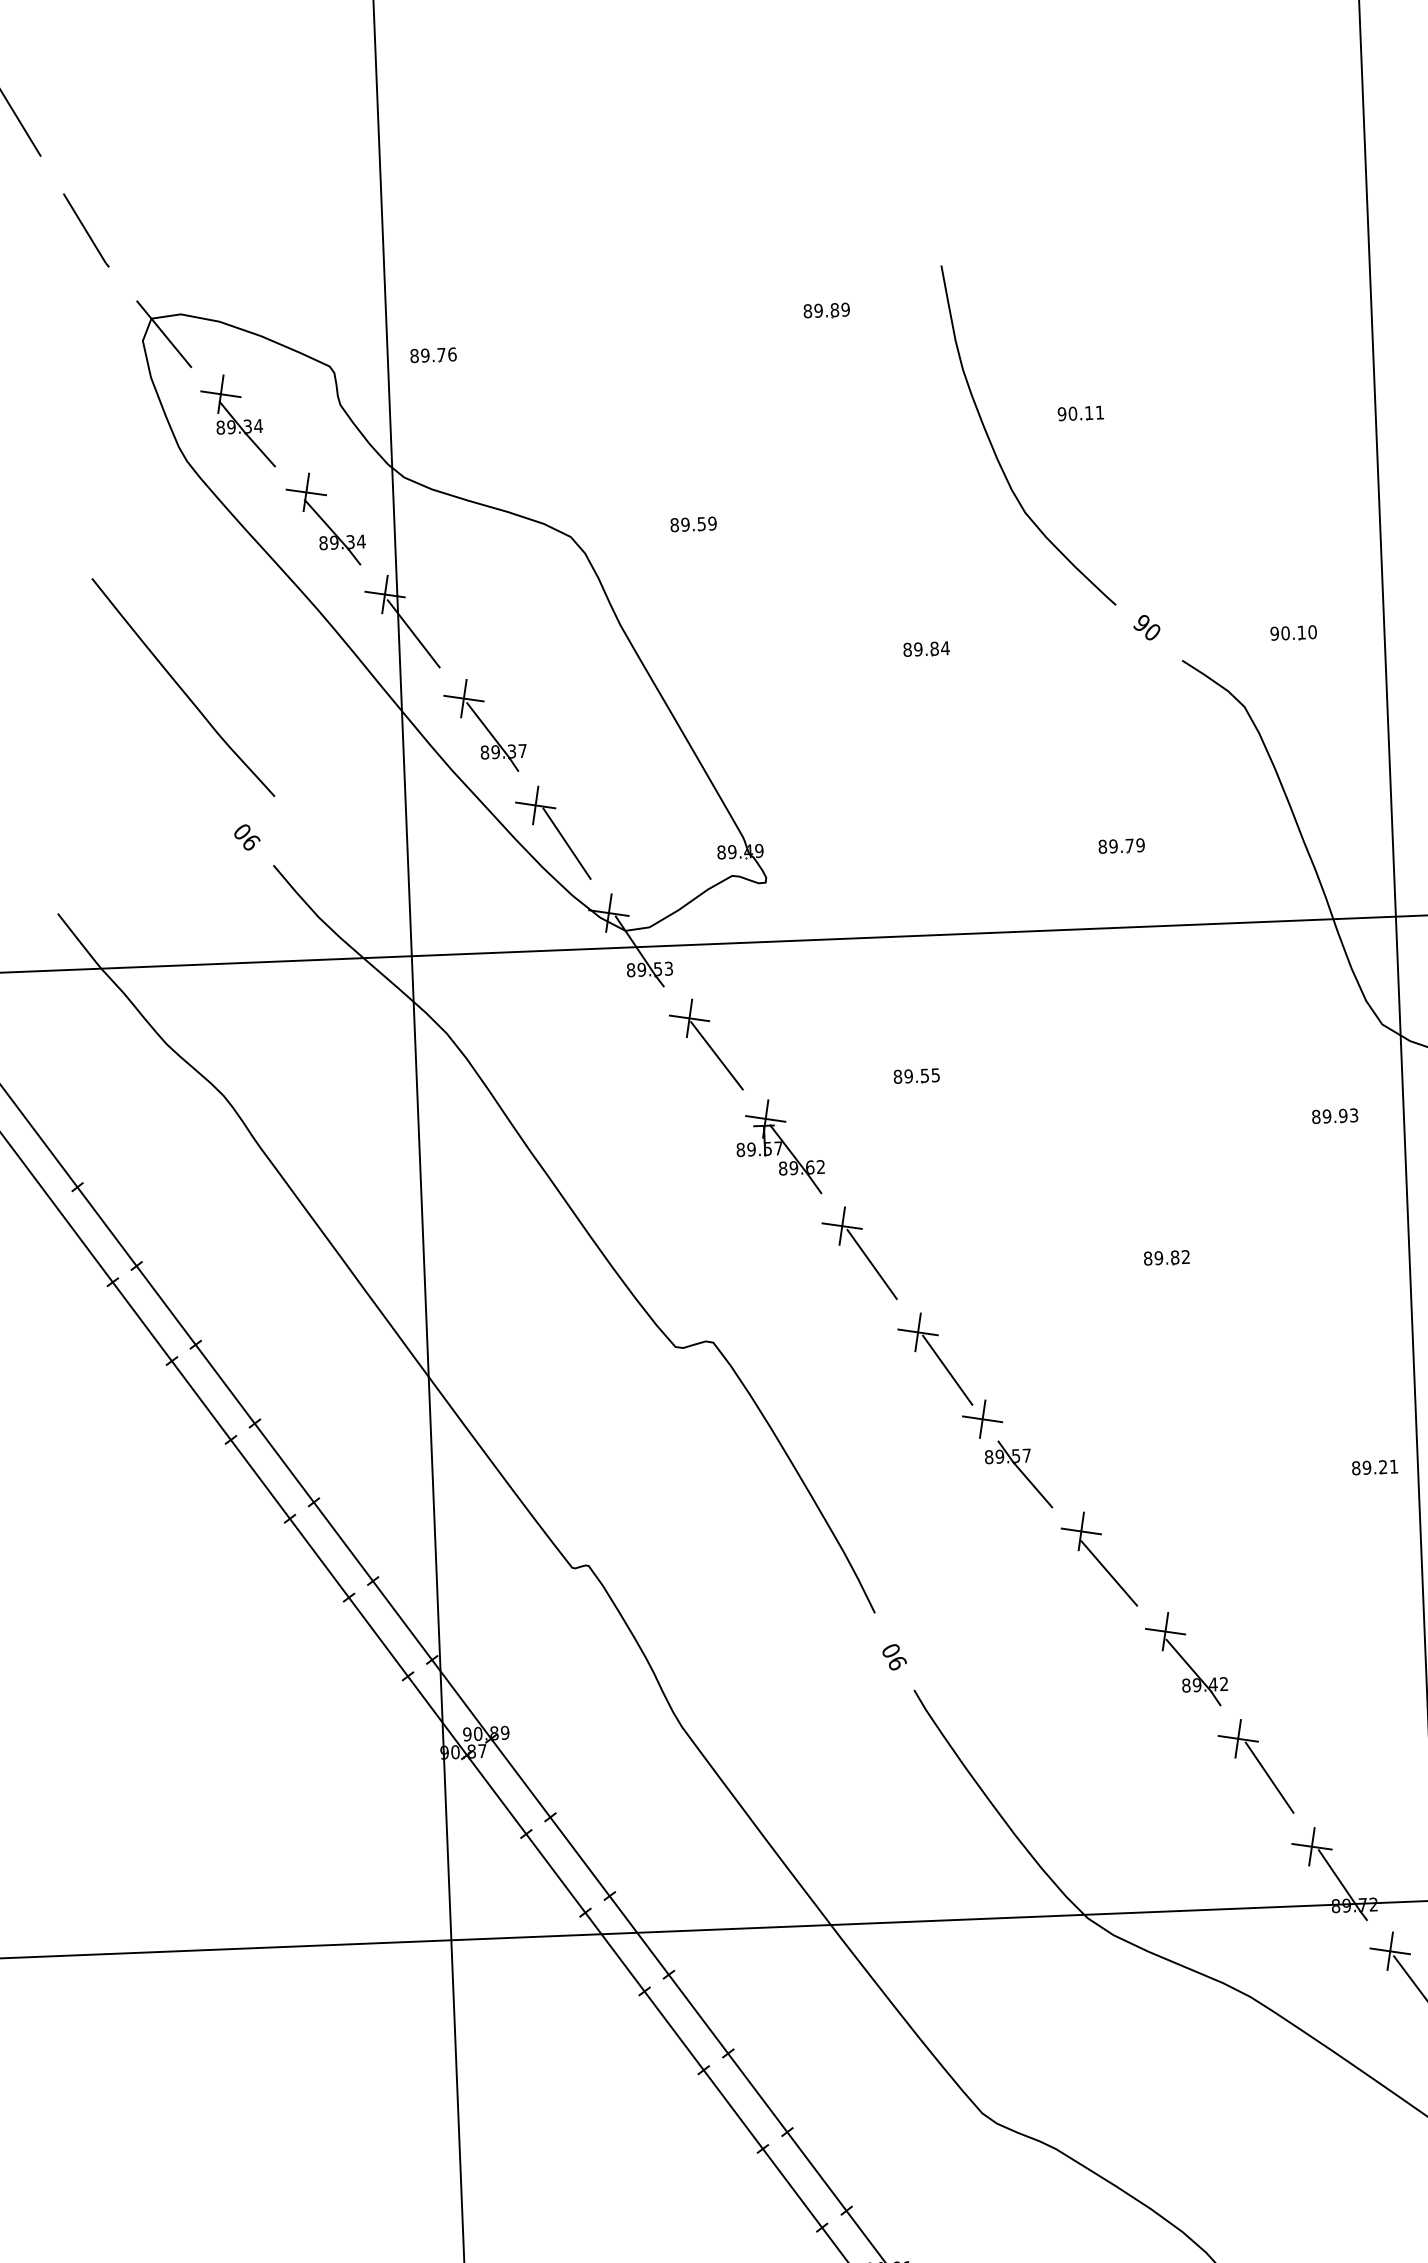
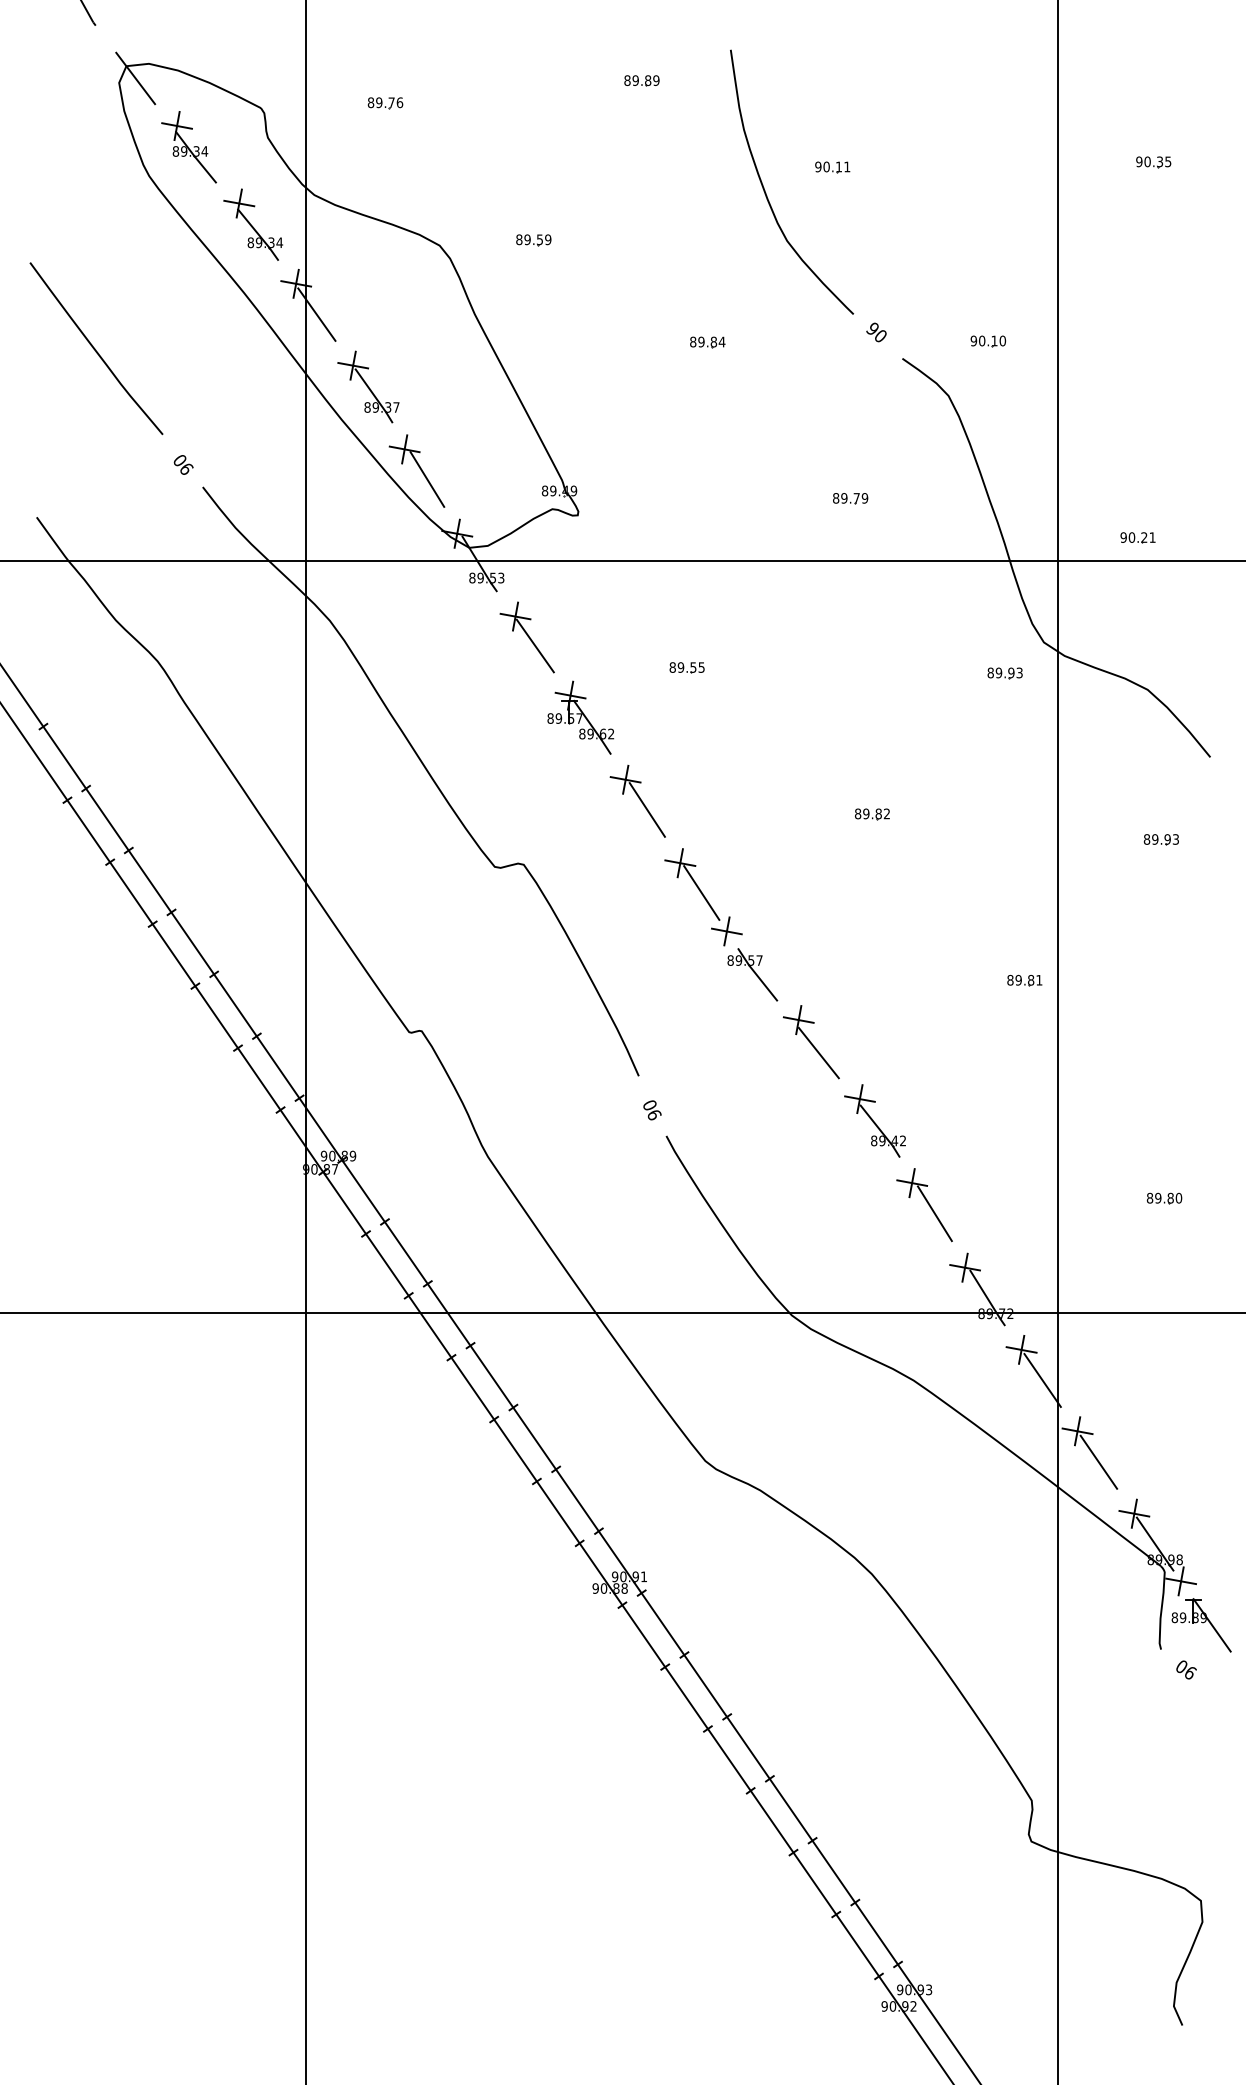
part: (433, 356) -> (385, 103), moved
curve: (182, 687) -> (95, 348), moved
part: (1334, 1116) -> (1004, 673), moved
text: (1383, 1467) -> (1031, 980), 89.21 -> 89.81

